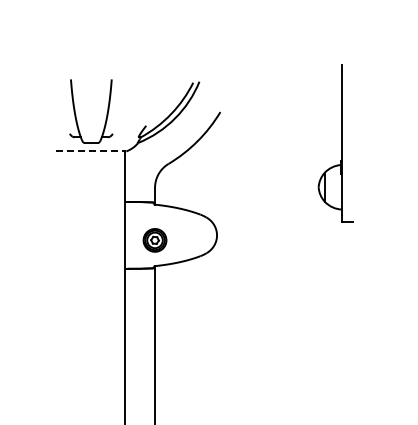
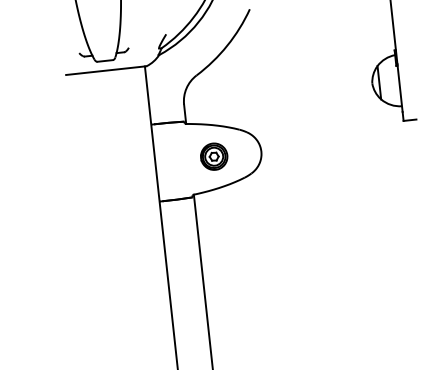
line: (91, 151) -> (106, 70), dashed -> solid
part: (154, 240) -> (213, 156), moved

